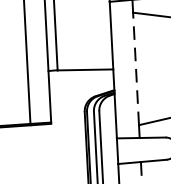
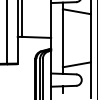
line: (135, 67) -> (62, 37), dashed -> solid

